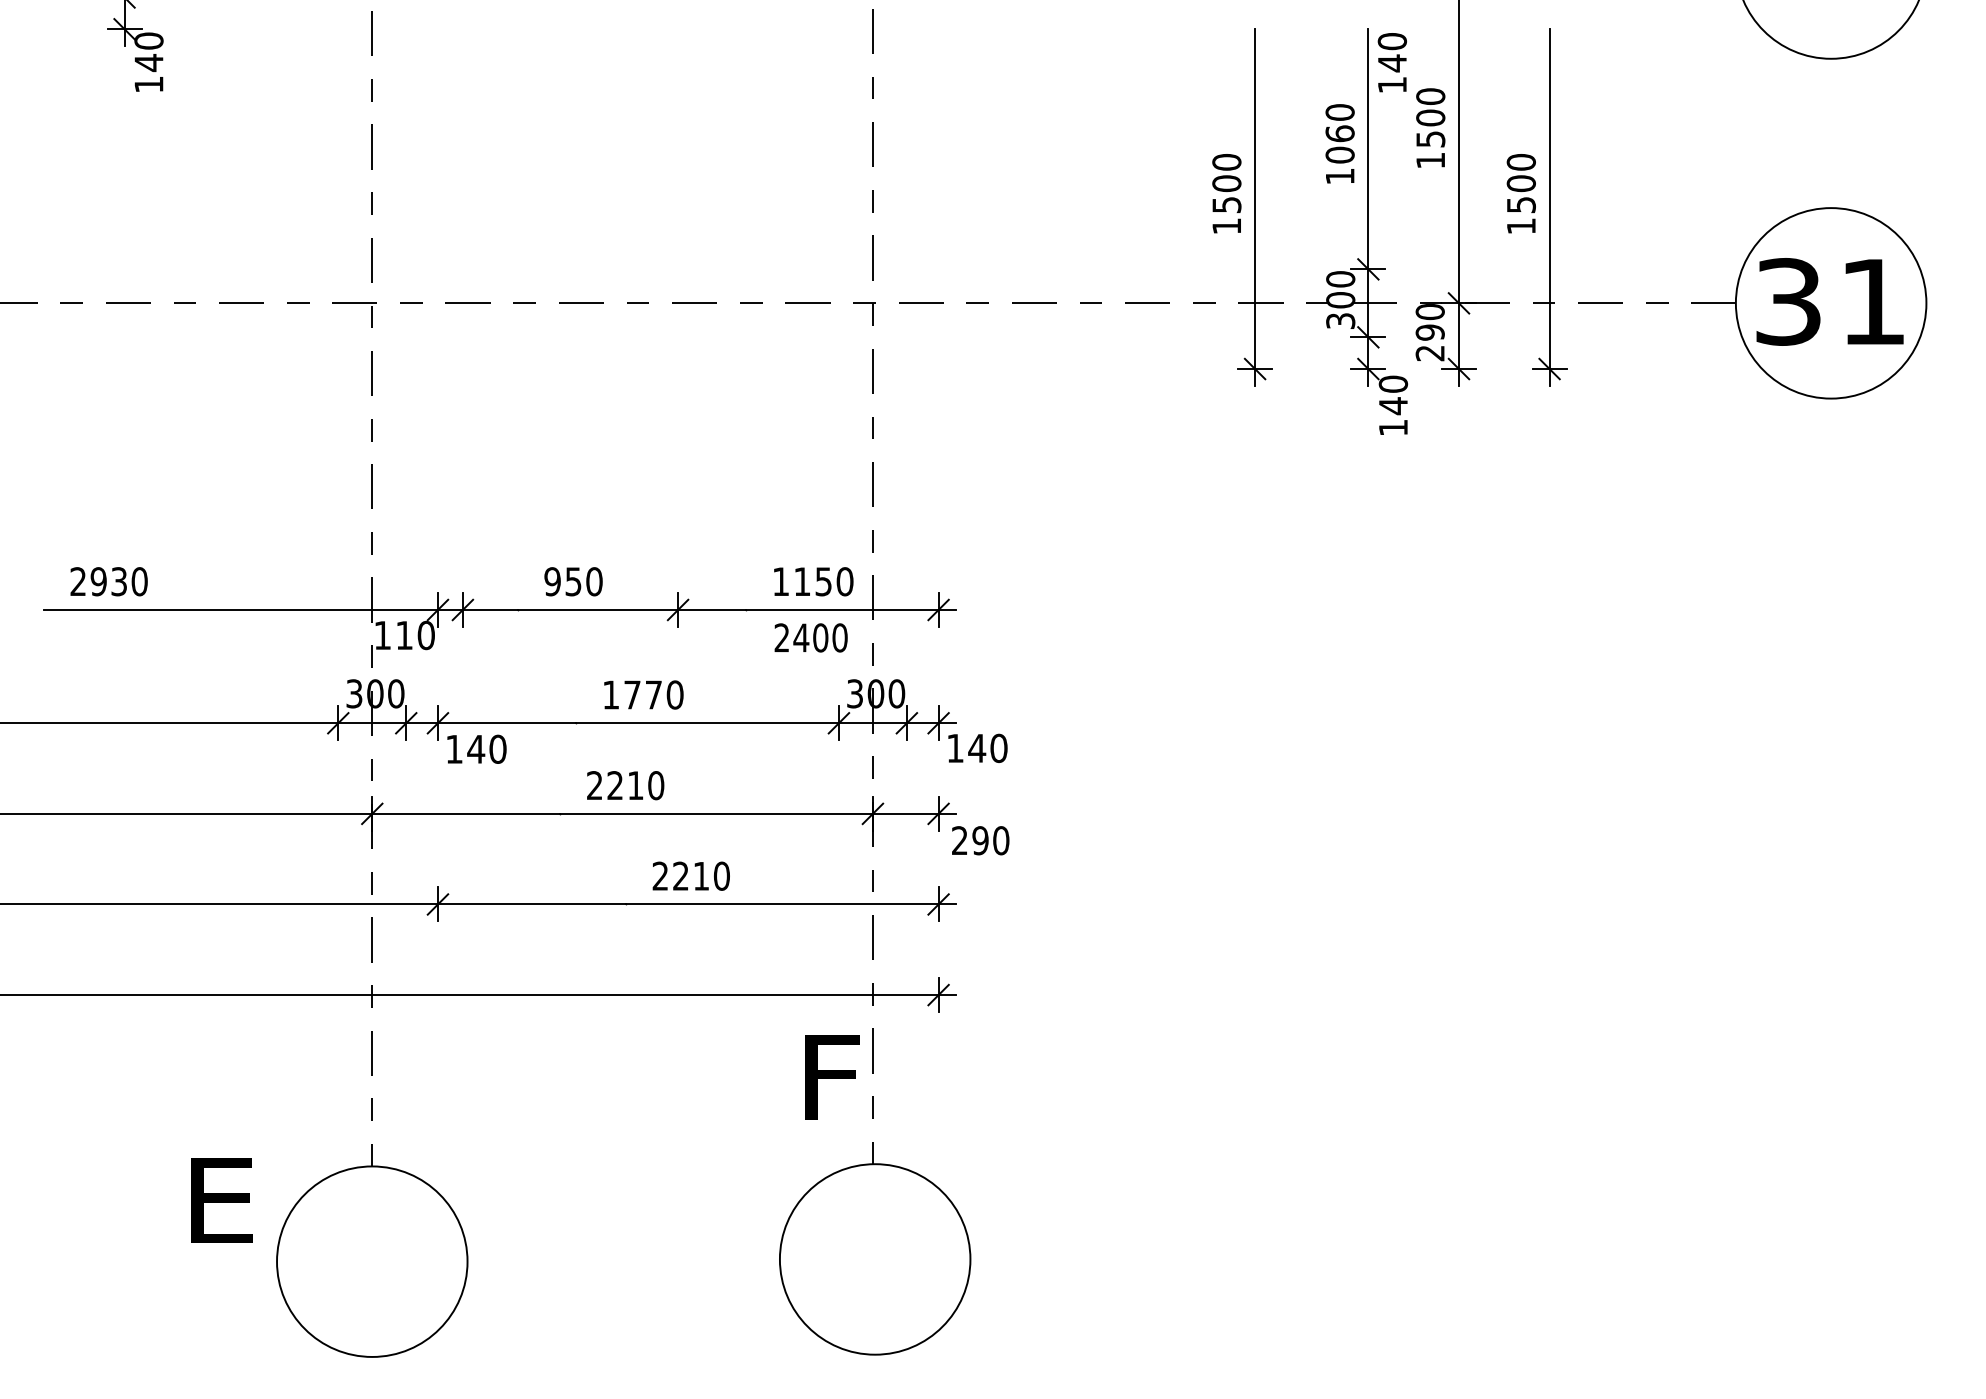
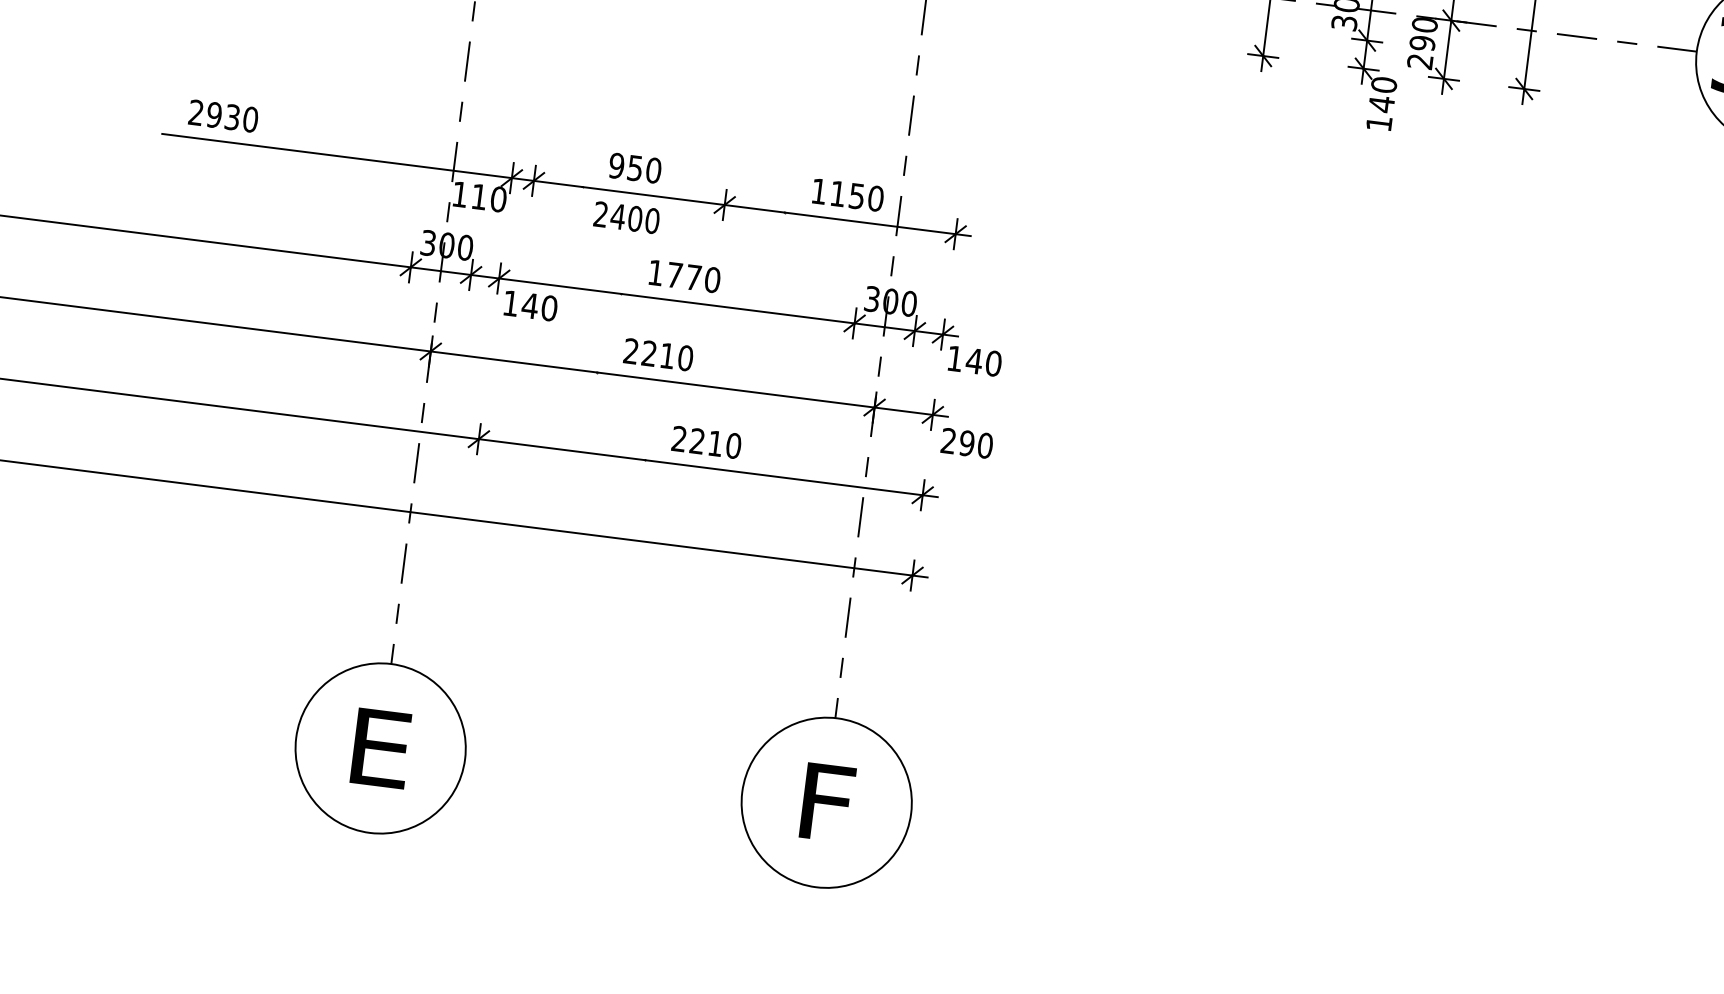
text: (810, 637) -> (626, 217), moved
text: (832, 1077) -> (827, 802), moved
text: (221, 1200) -> (380, 748), moved

